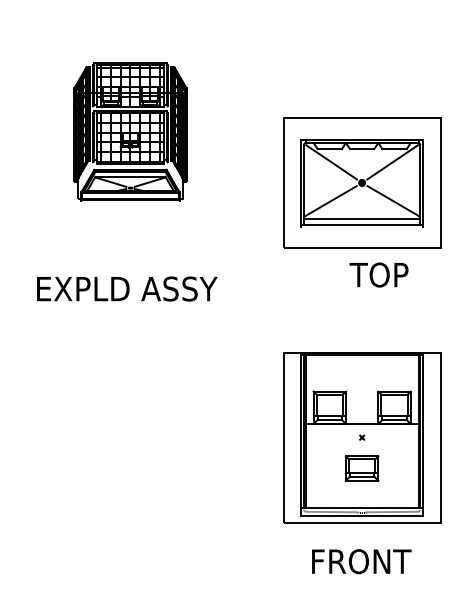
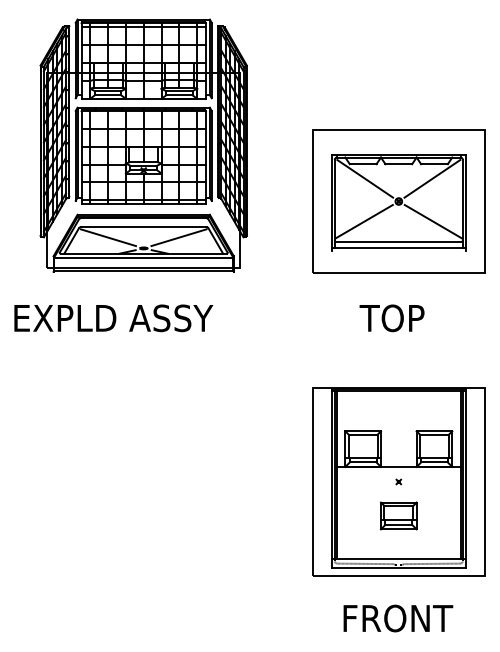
part: (130, 131) -> (143, 144), size x1.67
text: (378, 274) -> (391, 317), moved
text: (127, 288) -> (114, 317), moved

